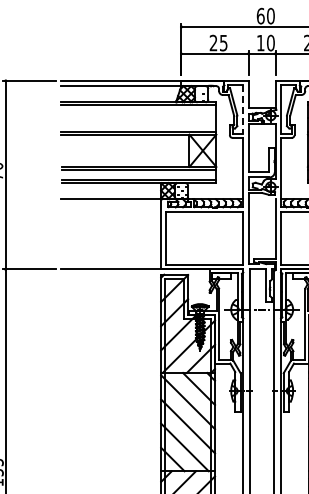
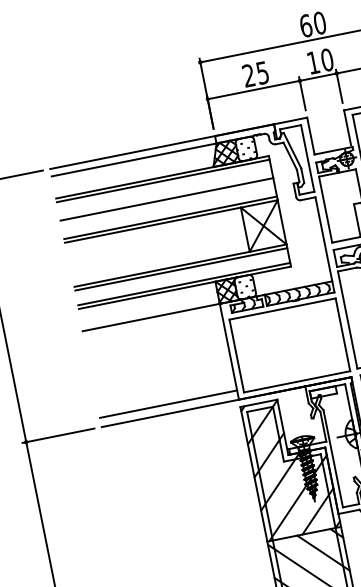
line: (243, 110) -> (308, 159), dashed -> solid
line: (138, 118) -> (166, 199), added
line: (111, 262) -> (169, 403), added

